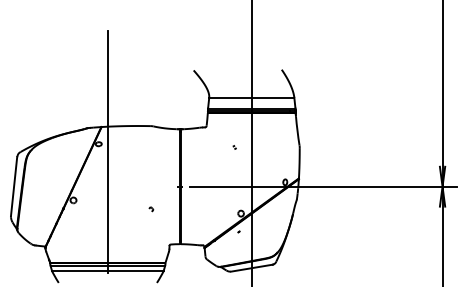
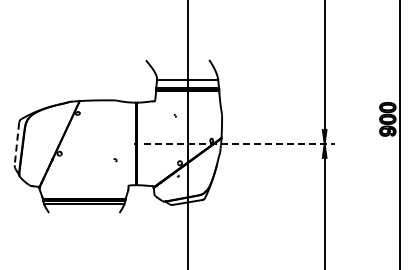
line: (108, 152) -> (84, 119), removed
line: (323, 186) -> (239, 143), solid -> dashed
line: (13, 187) -> (16, 144), solid -> dashed

